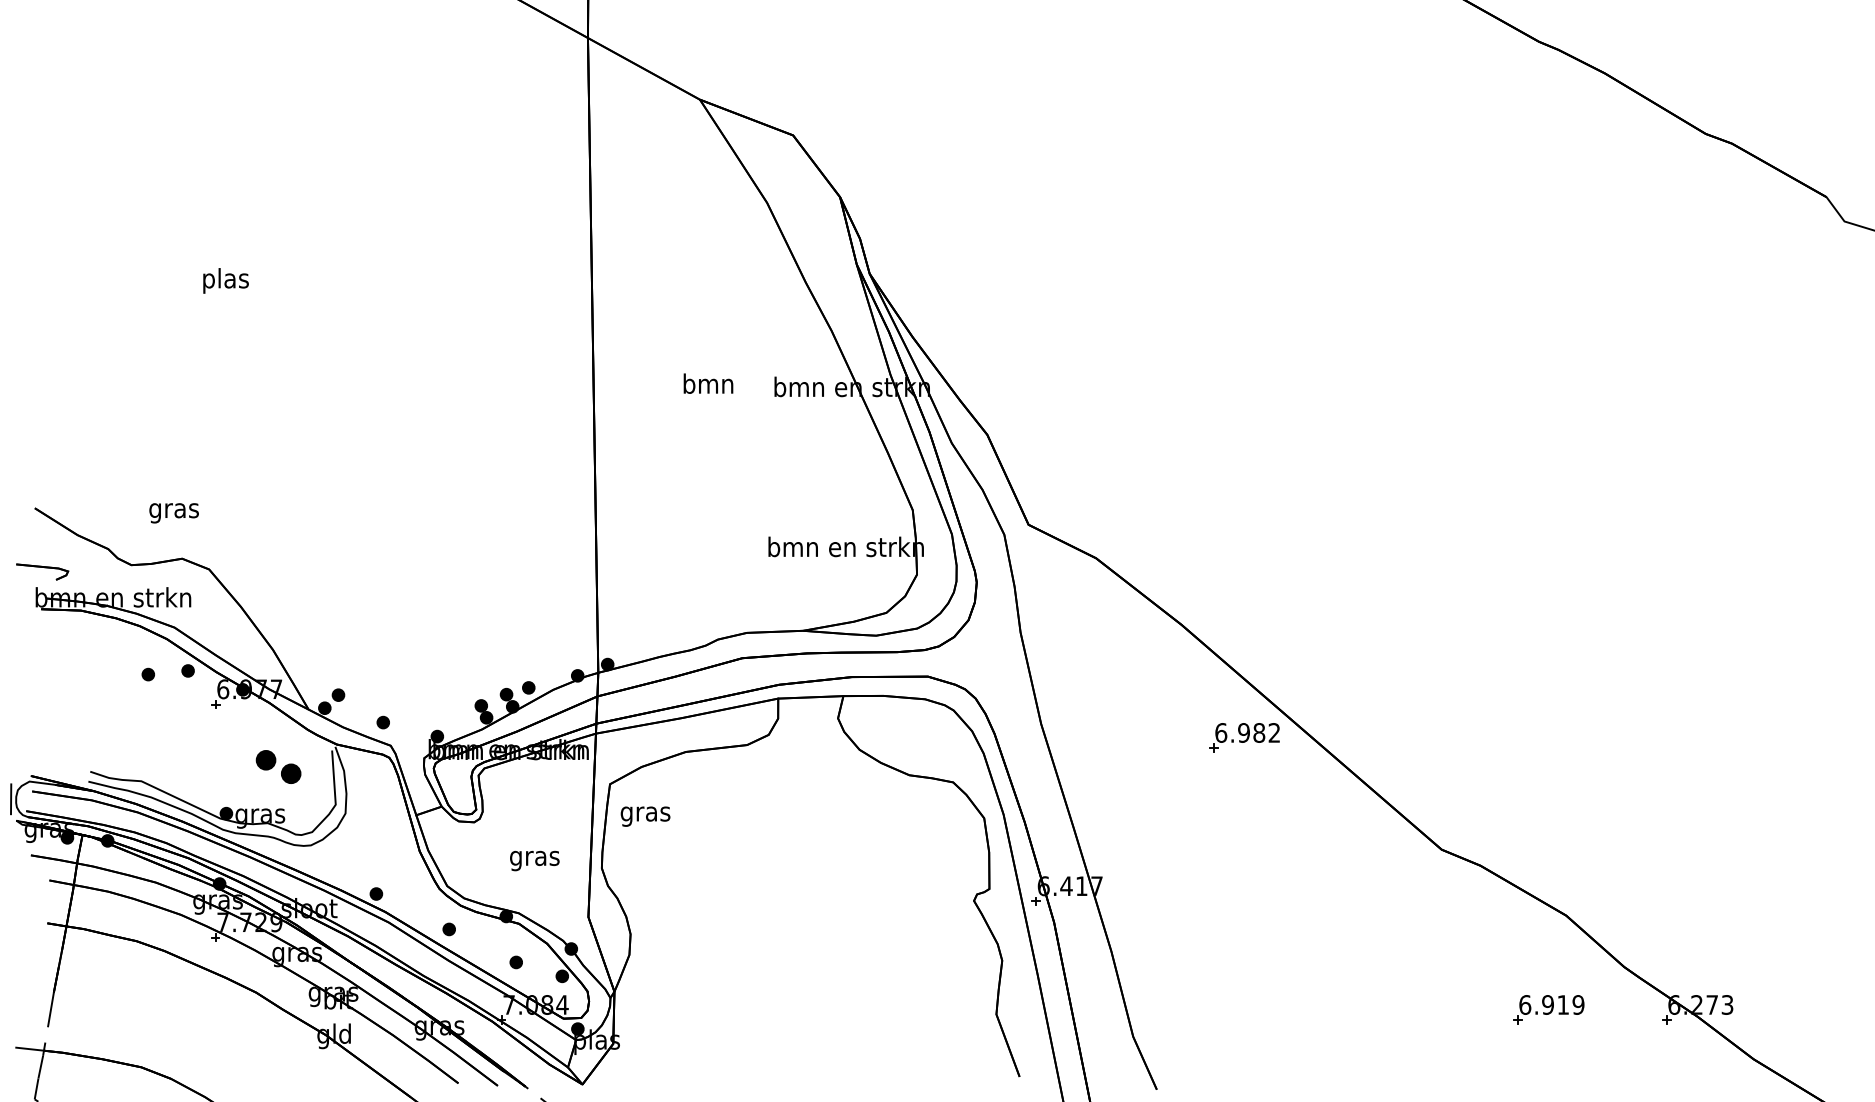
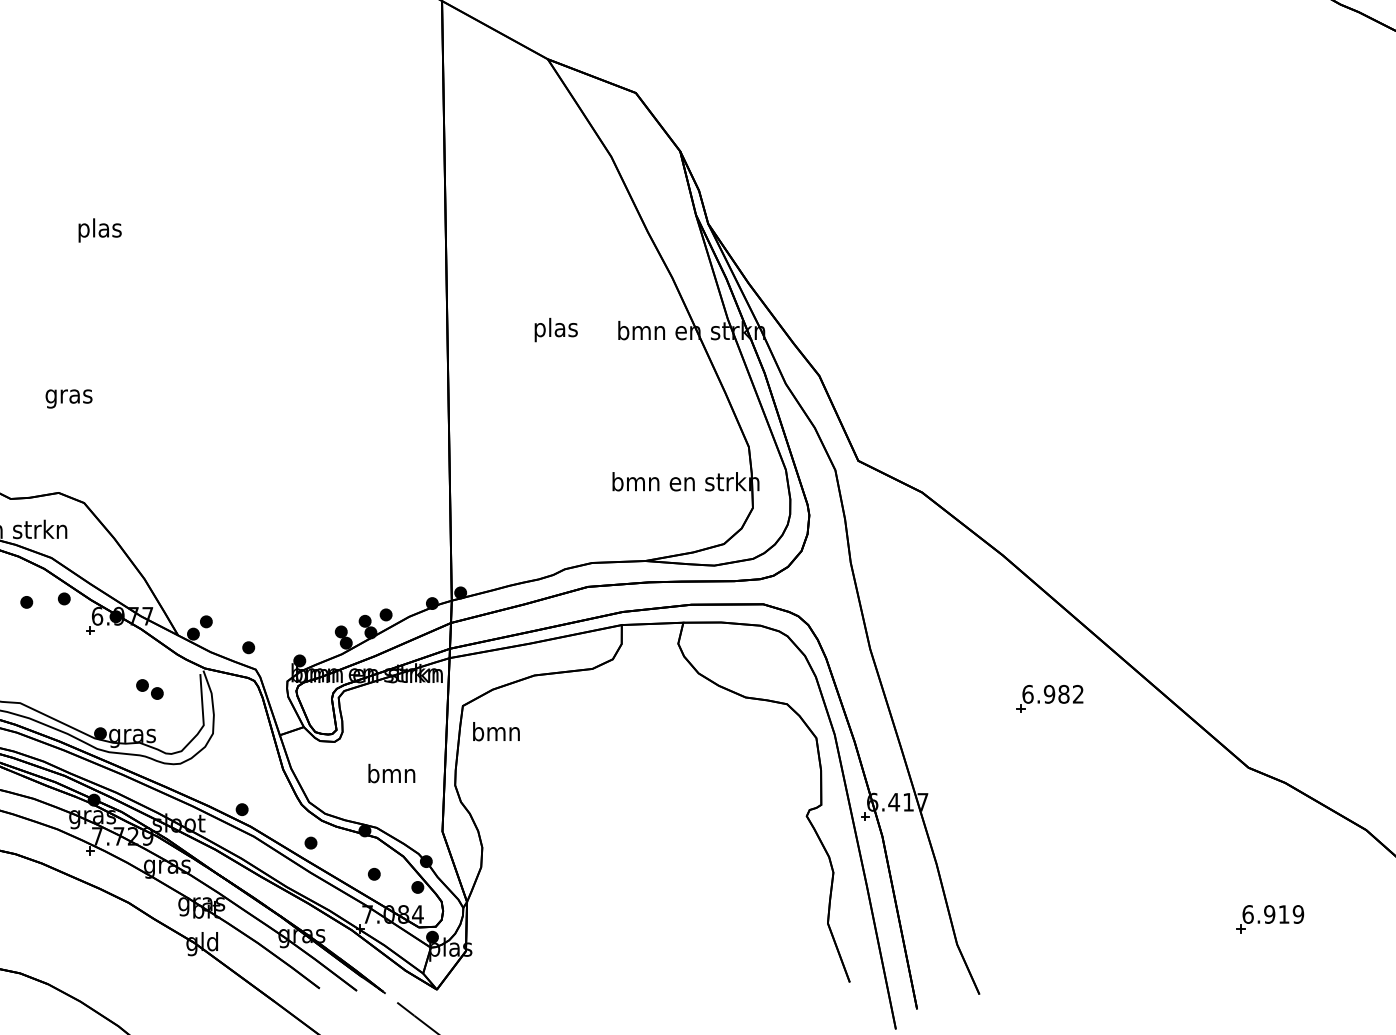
text: (708, 386) -> (555, 330), bmn -> plas
text: (173, 513) -> (68, 399), moved
part: (1244, 737) -> (1049, 698), moved
part: (278, 766) -> (149, 689), size x0.62
text: (645, 813) -> (496, 733), gras -> bmn
text: (534, 858) -> (391, 776), gras -> bmn
part: (1548, 1009) -> (1270, 918), moved

